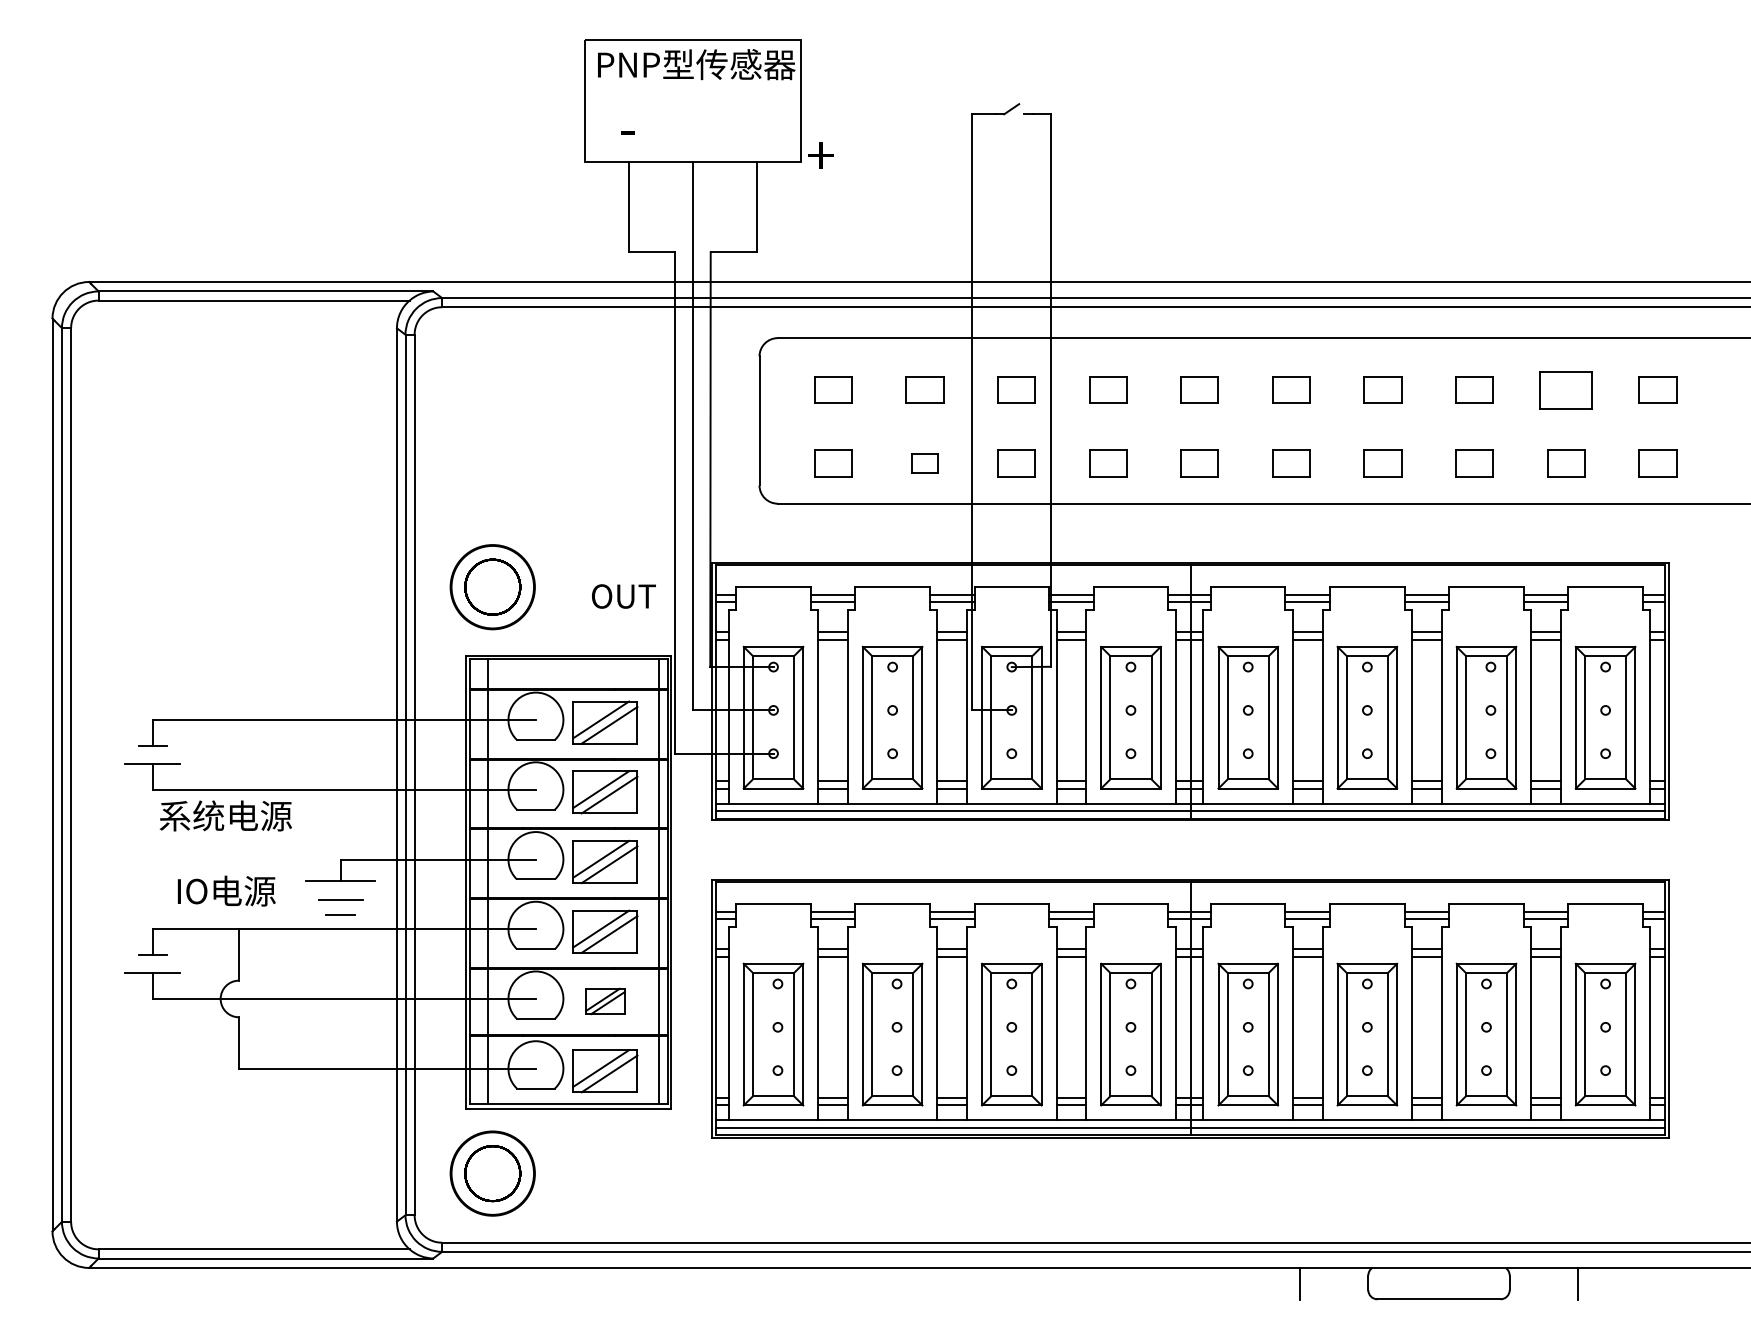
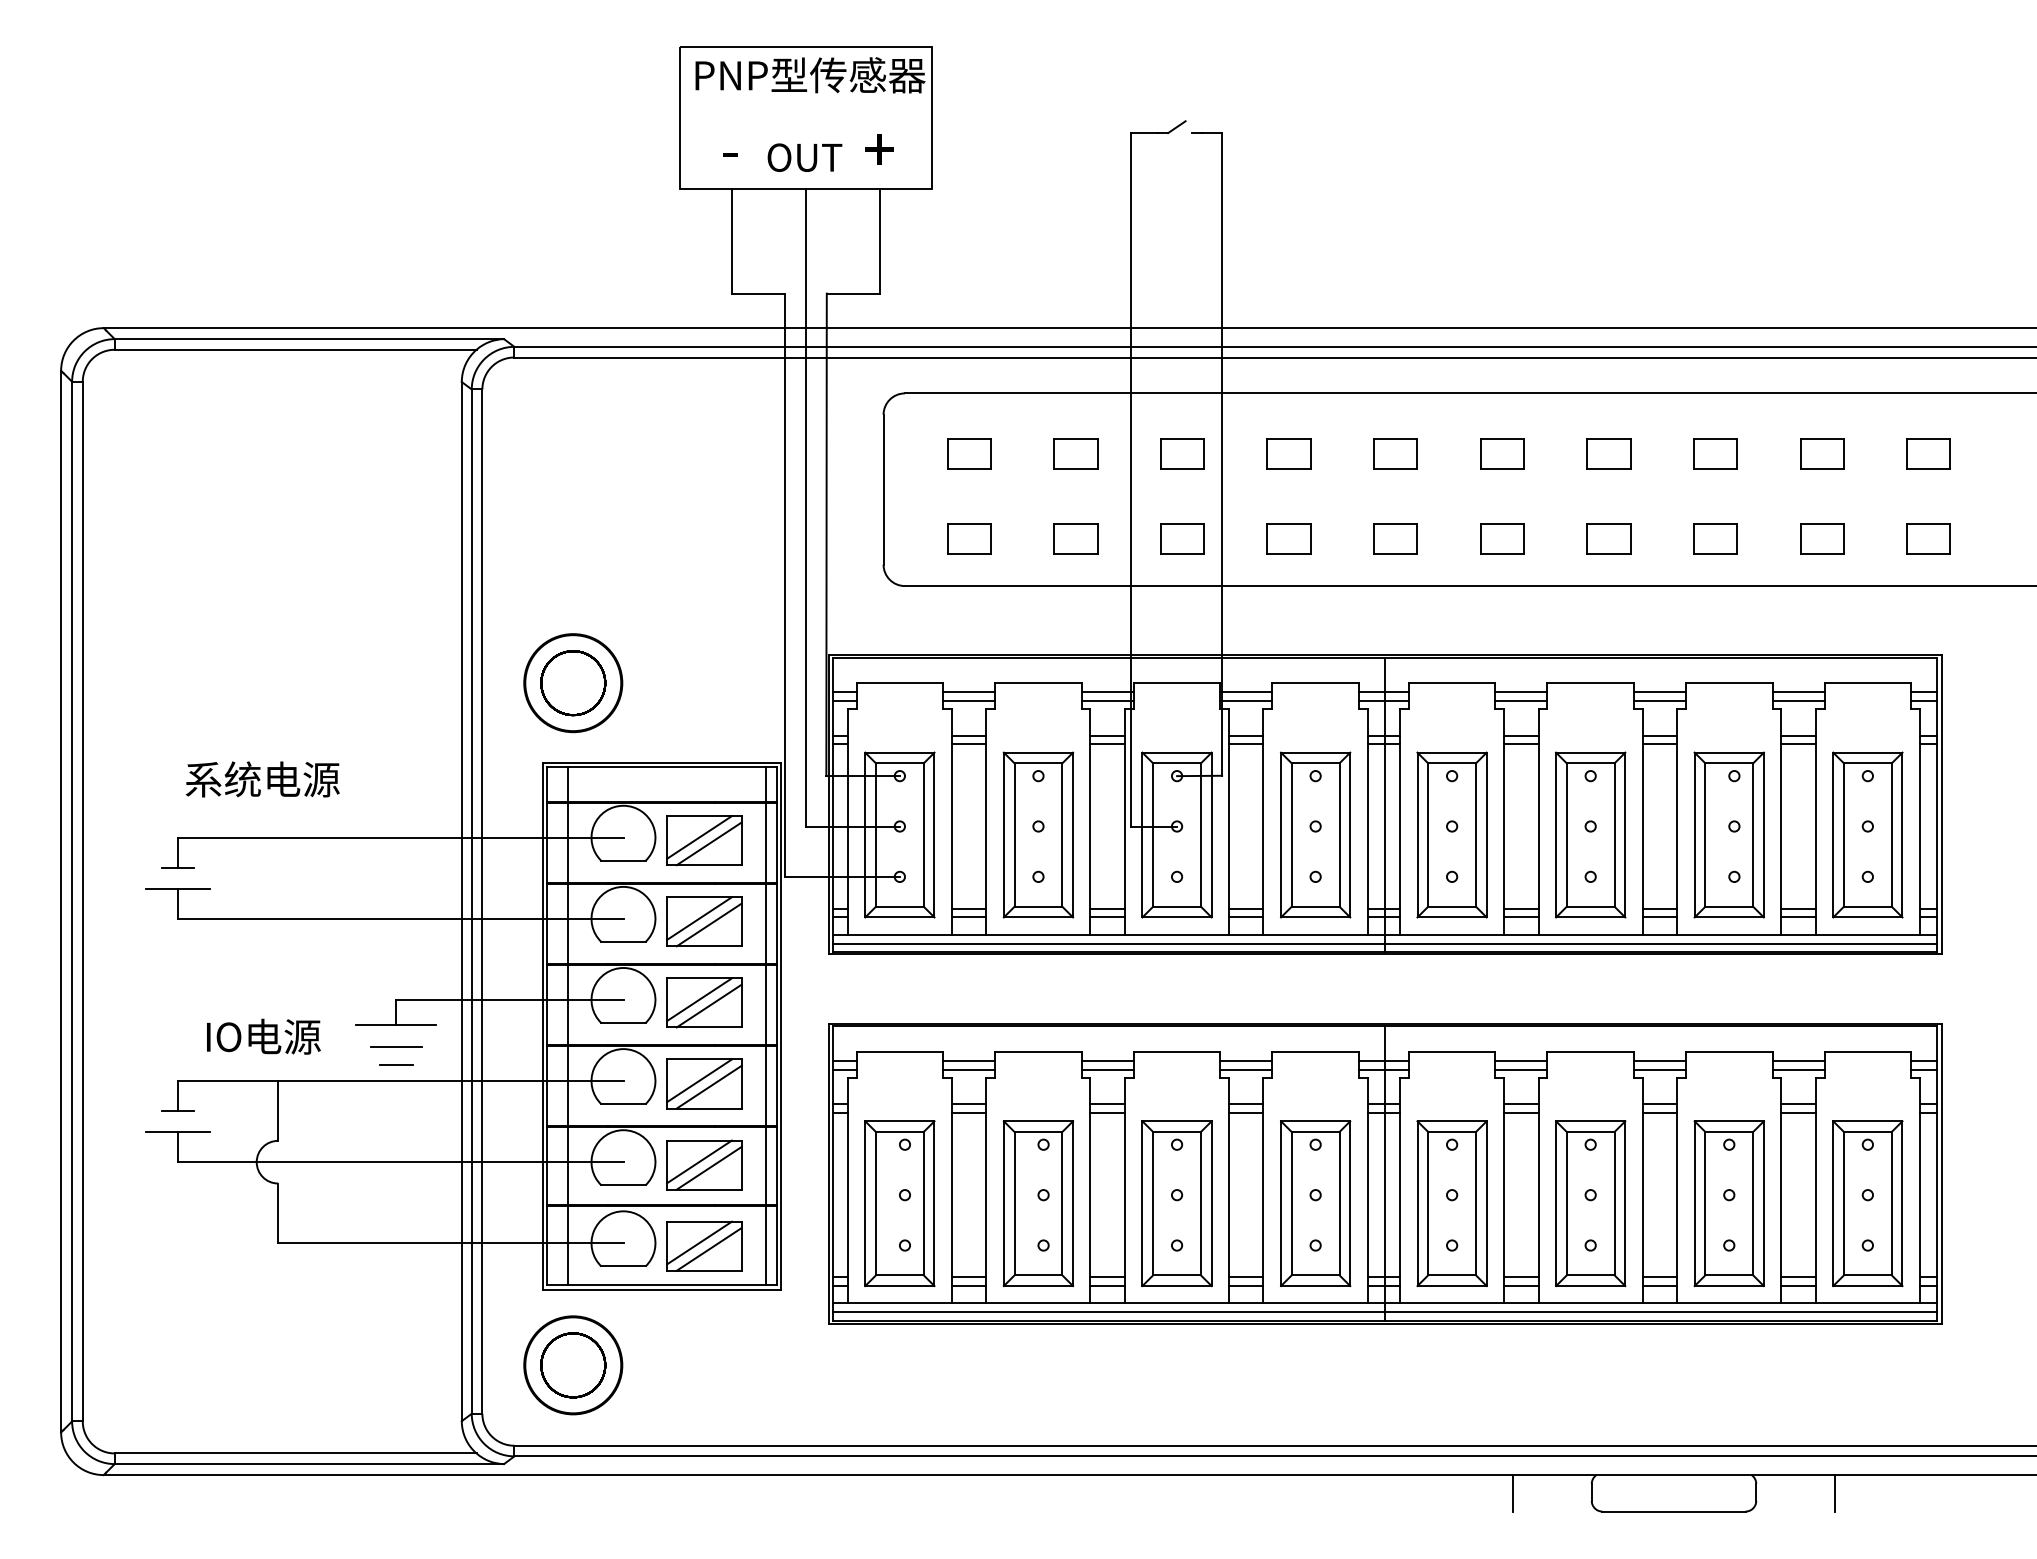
text: (820, 155) -> (878, 149), moved
part: (1566, 389) -> (1822, 453), size x0.71
part: (924, 463) -> (1075, 539), size x1.43
text: (623, 596) -> (804, 157), moved
text: (225, 815) -> (262, 778), moved
part: (605, 1001) -> (704, 1165), size x1.67

